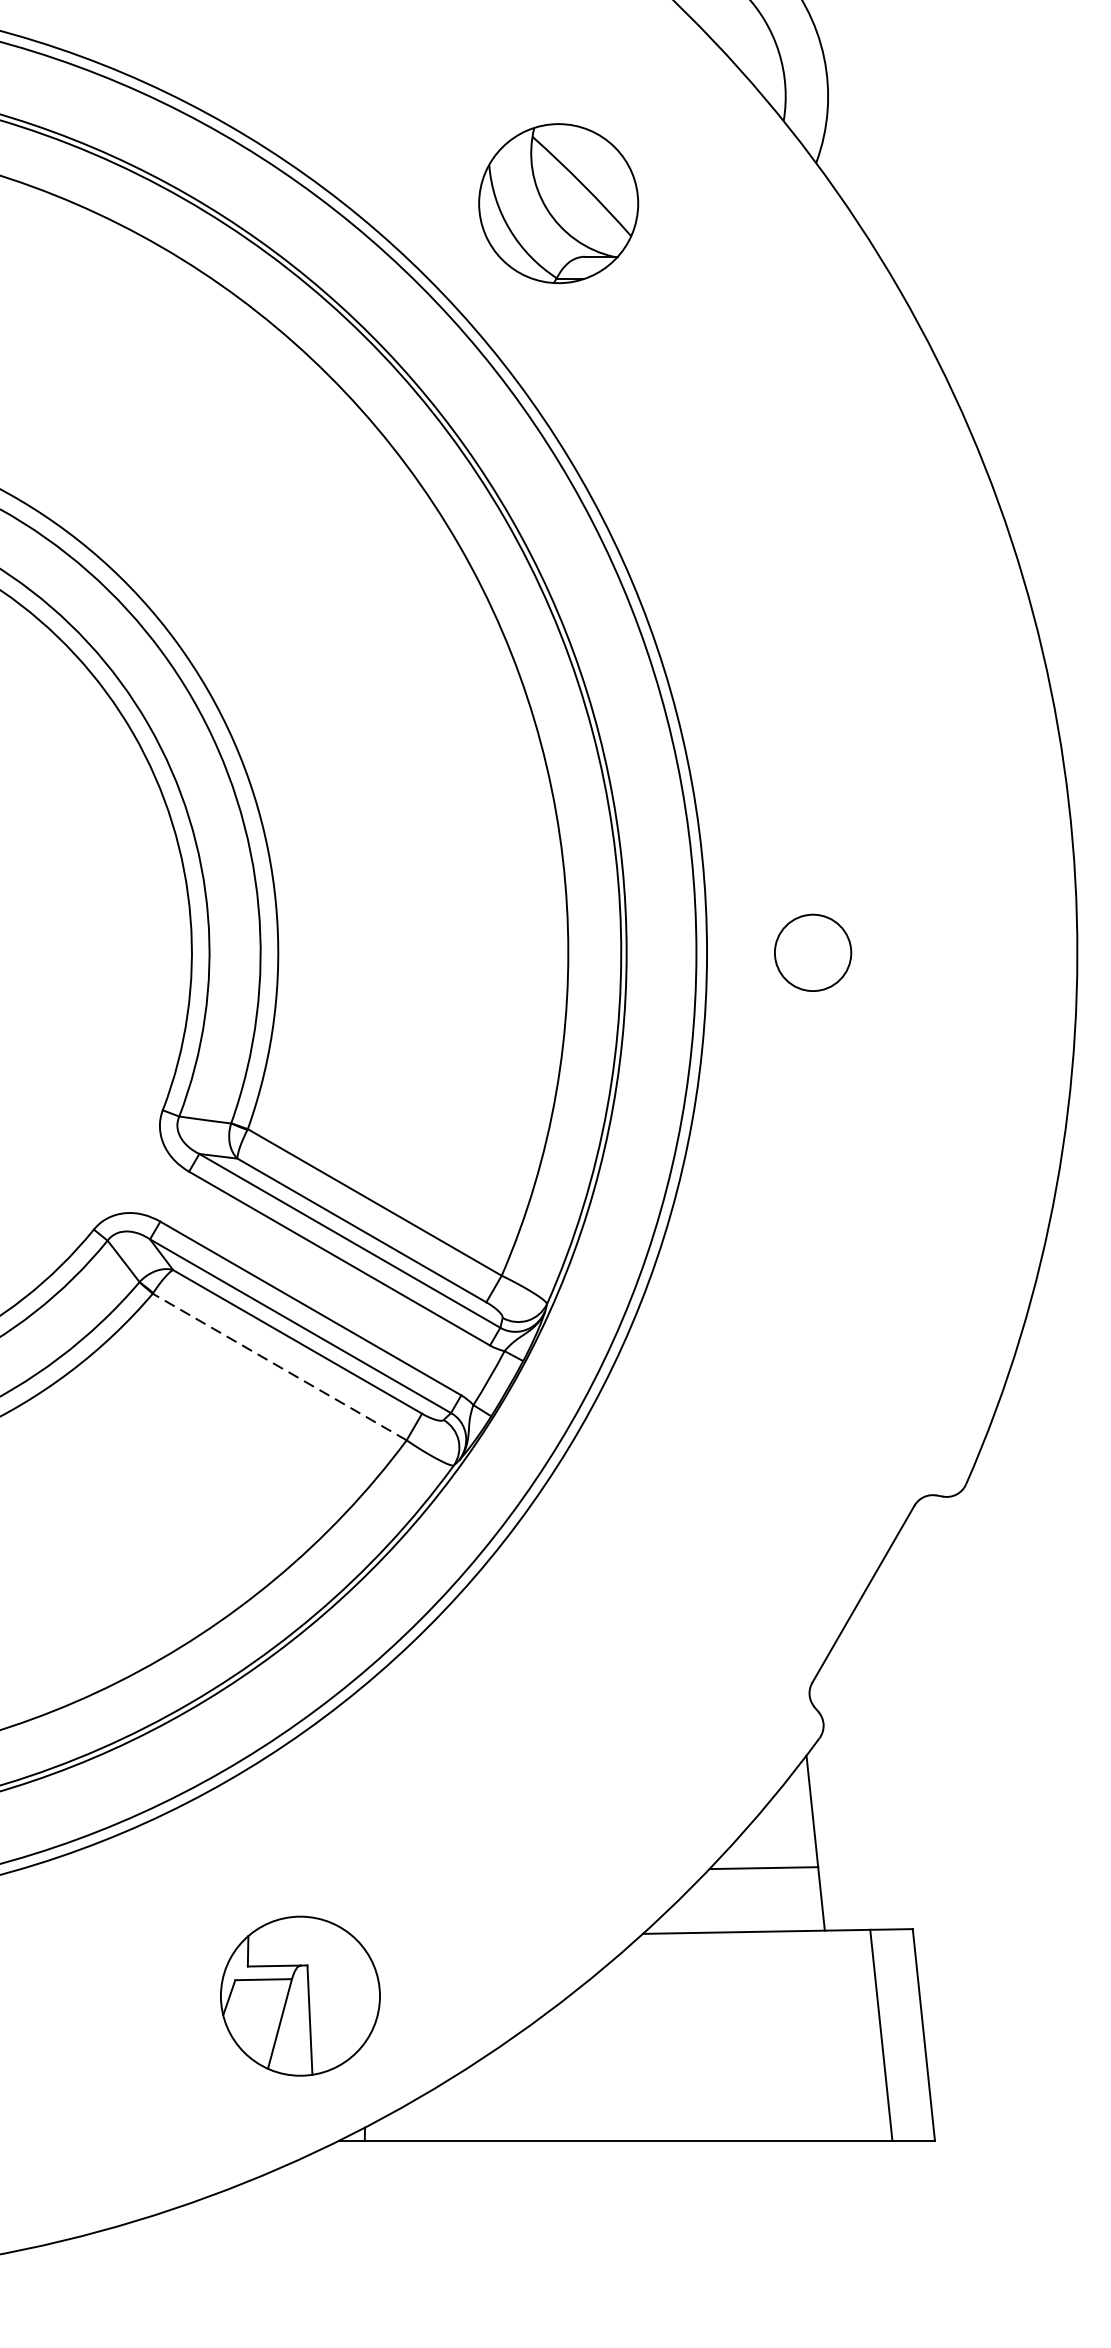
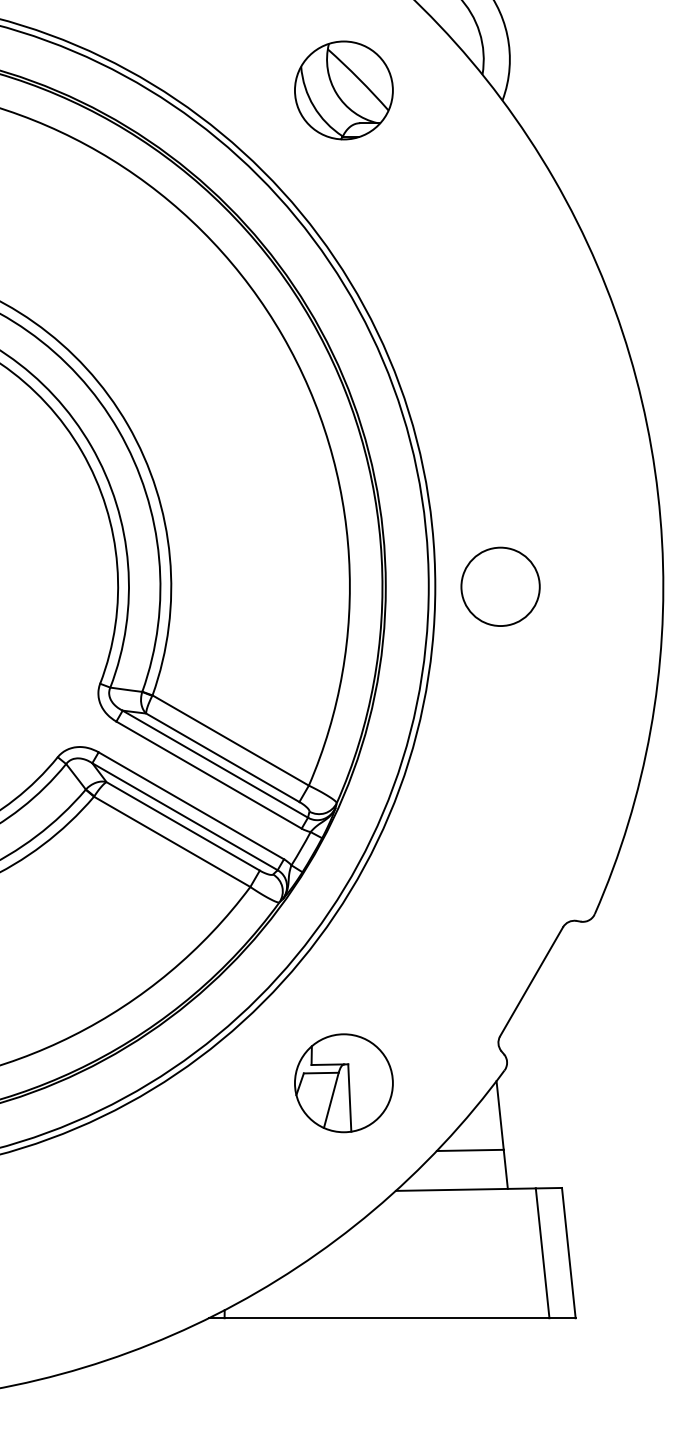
part: (557, 203) -> (343, 90), moved
circle: (812, 952) -> (500, 586), size x1.67
line: (278, 1366) -> (171, 841), dashed -> solid
part: (299, 1996) -> (343, 1083), moved

